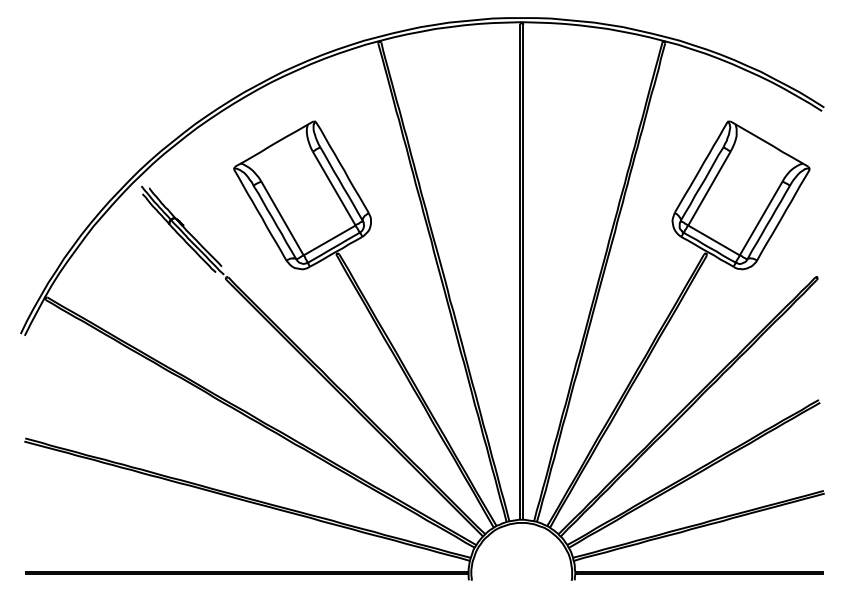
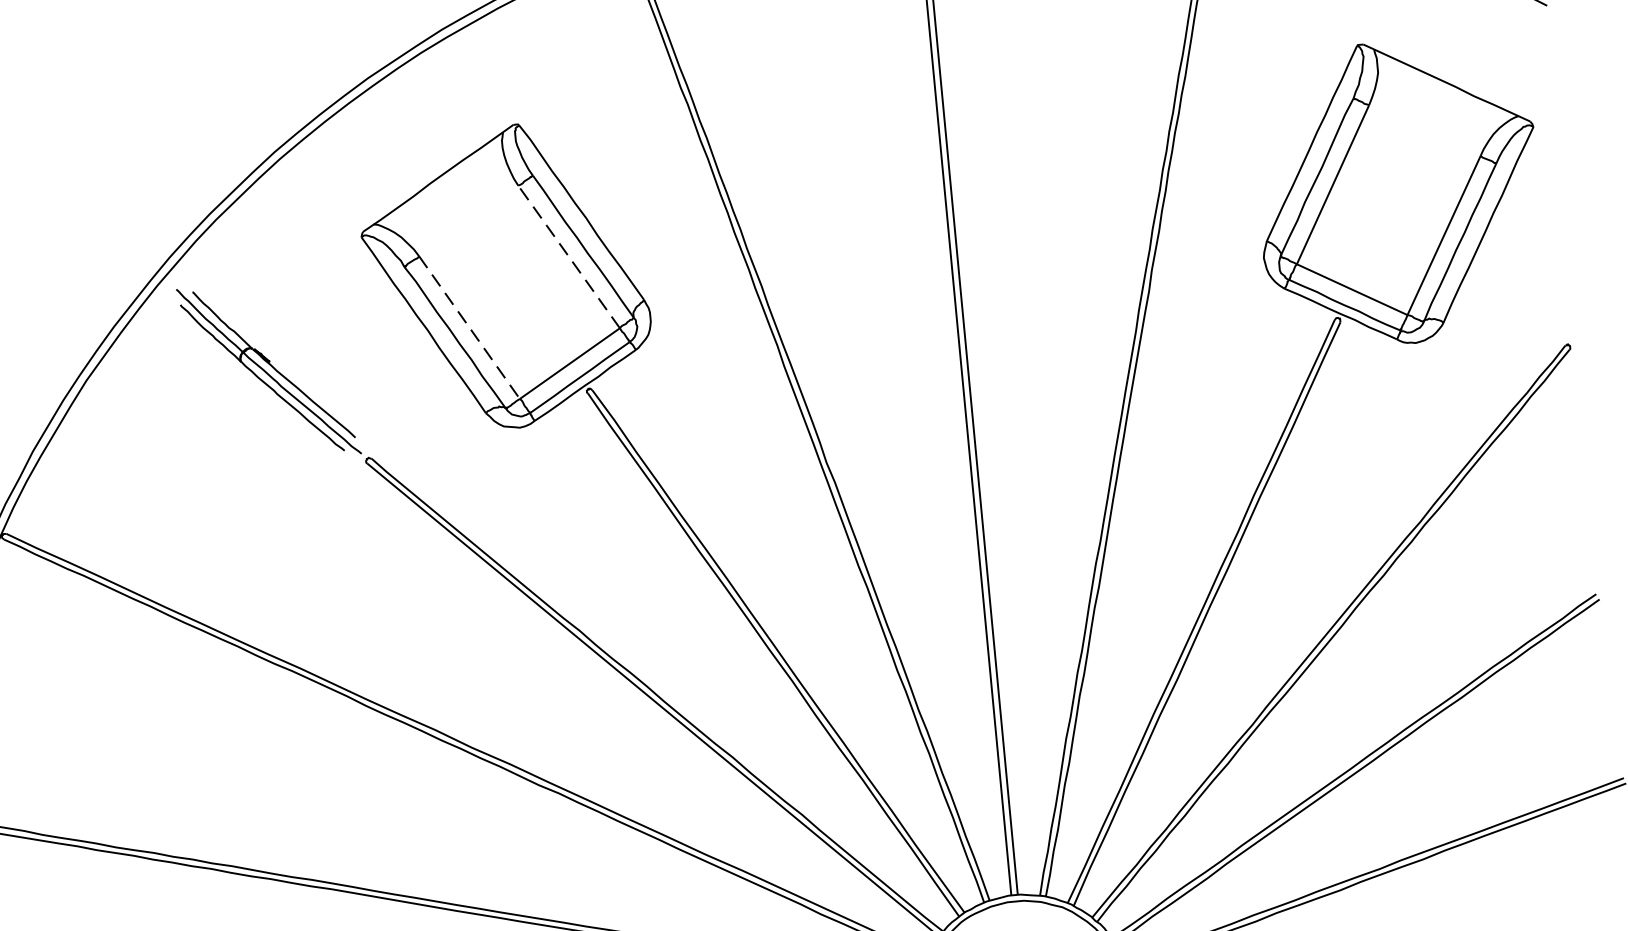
line: (334, 188) -> (569, 256), solid -> dashed
line: (282, 218) -> (469, 327), solid -> dashed

